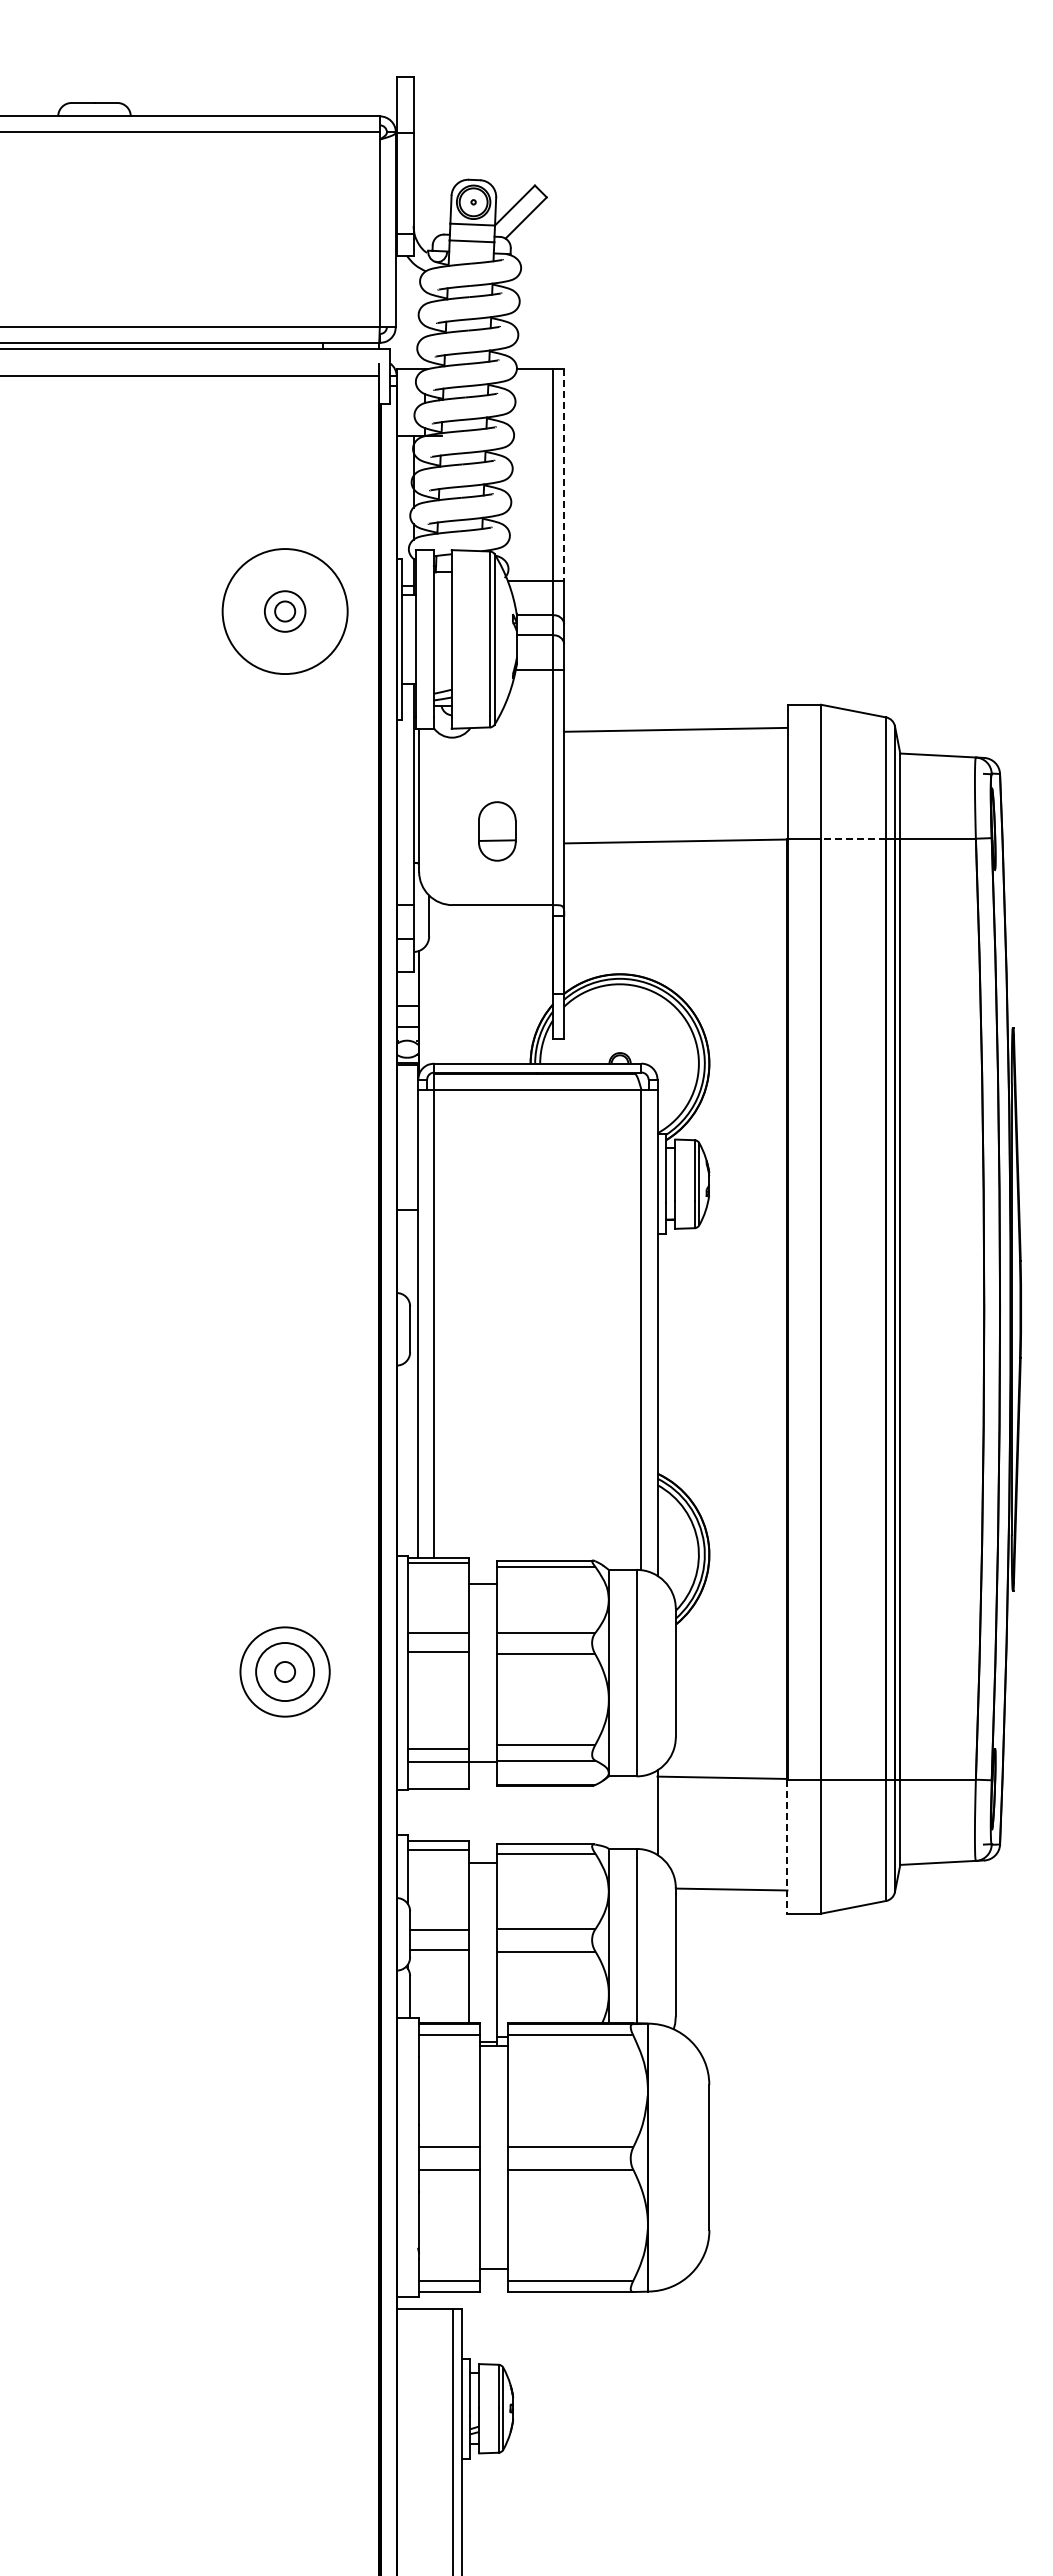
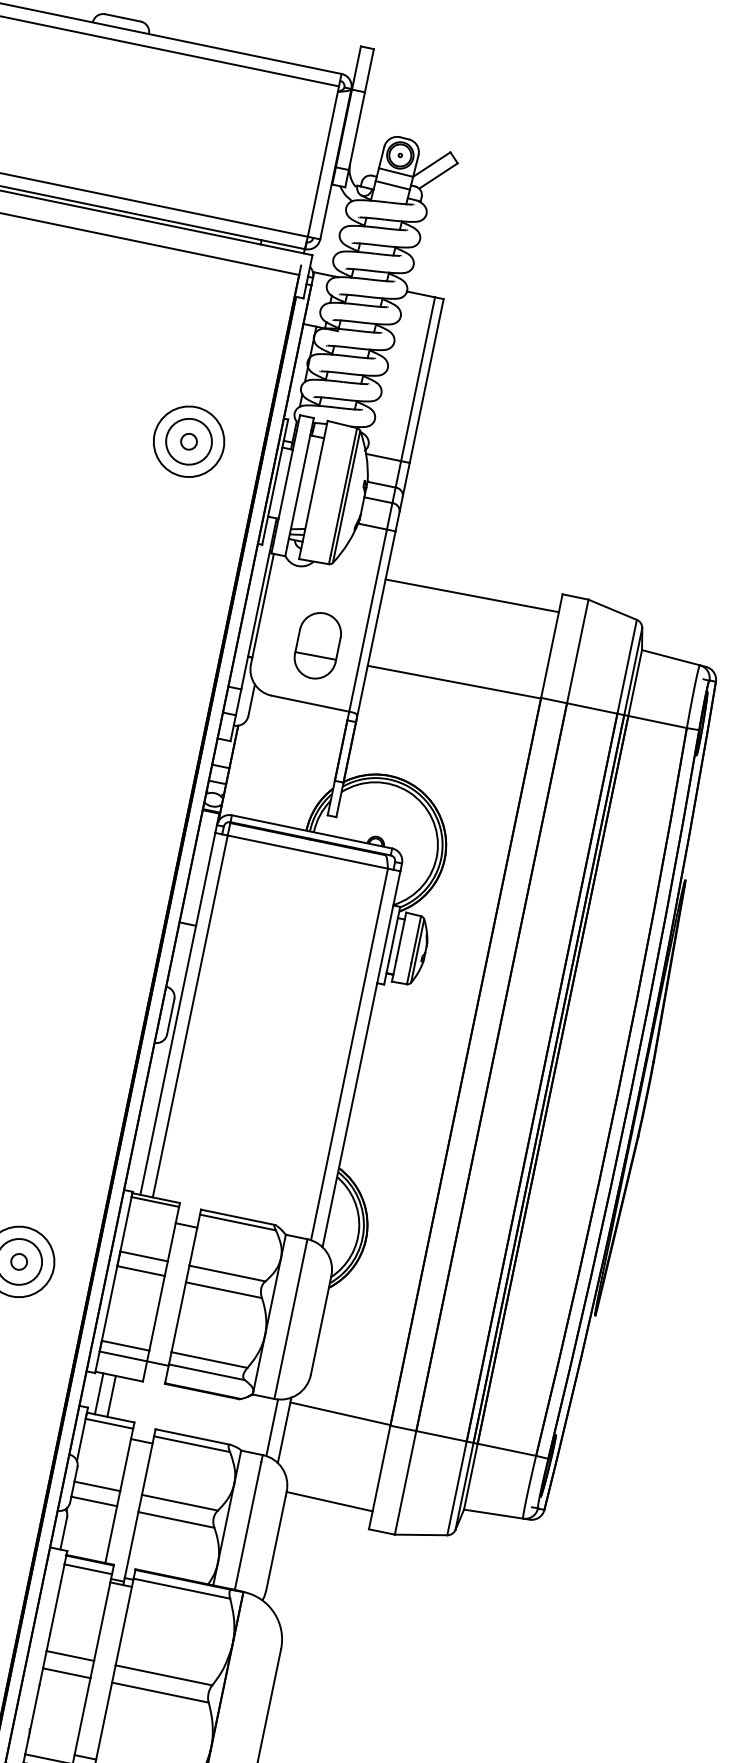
line: (564, 475) -> (426, 381), dashed -> solid
circle: (284, 611) -> (188, 441), size x0.71
circle: (285, 611) -> (189, 441), size x1.43
part: (497, 831) -> (318, 645), size x1.43
line: (853, 838) -> (592, 708), dashed -> solid
line: (641, 1812) -> (272, 1427), added
line: (418, 1814) -> (99, 1393), added
line: (434, 1814) -> (111, 1396), added
line: (787, 1846) -> (379, 1477), dashed -> solid

